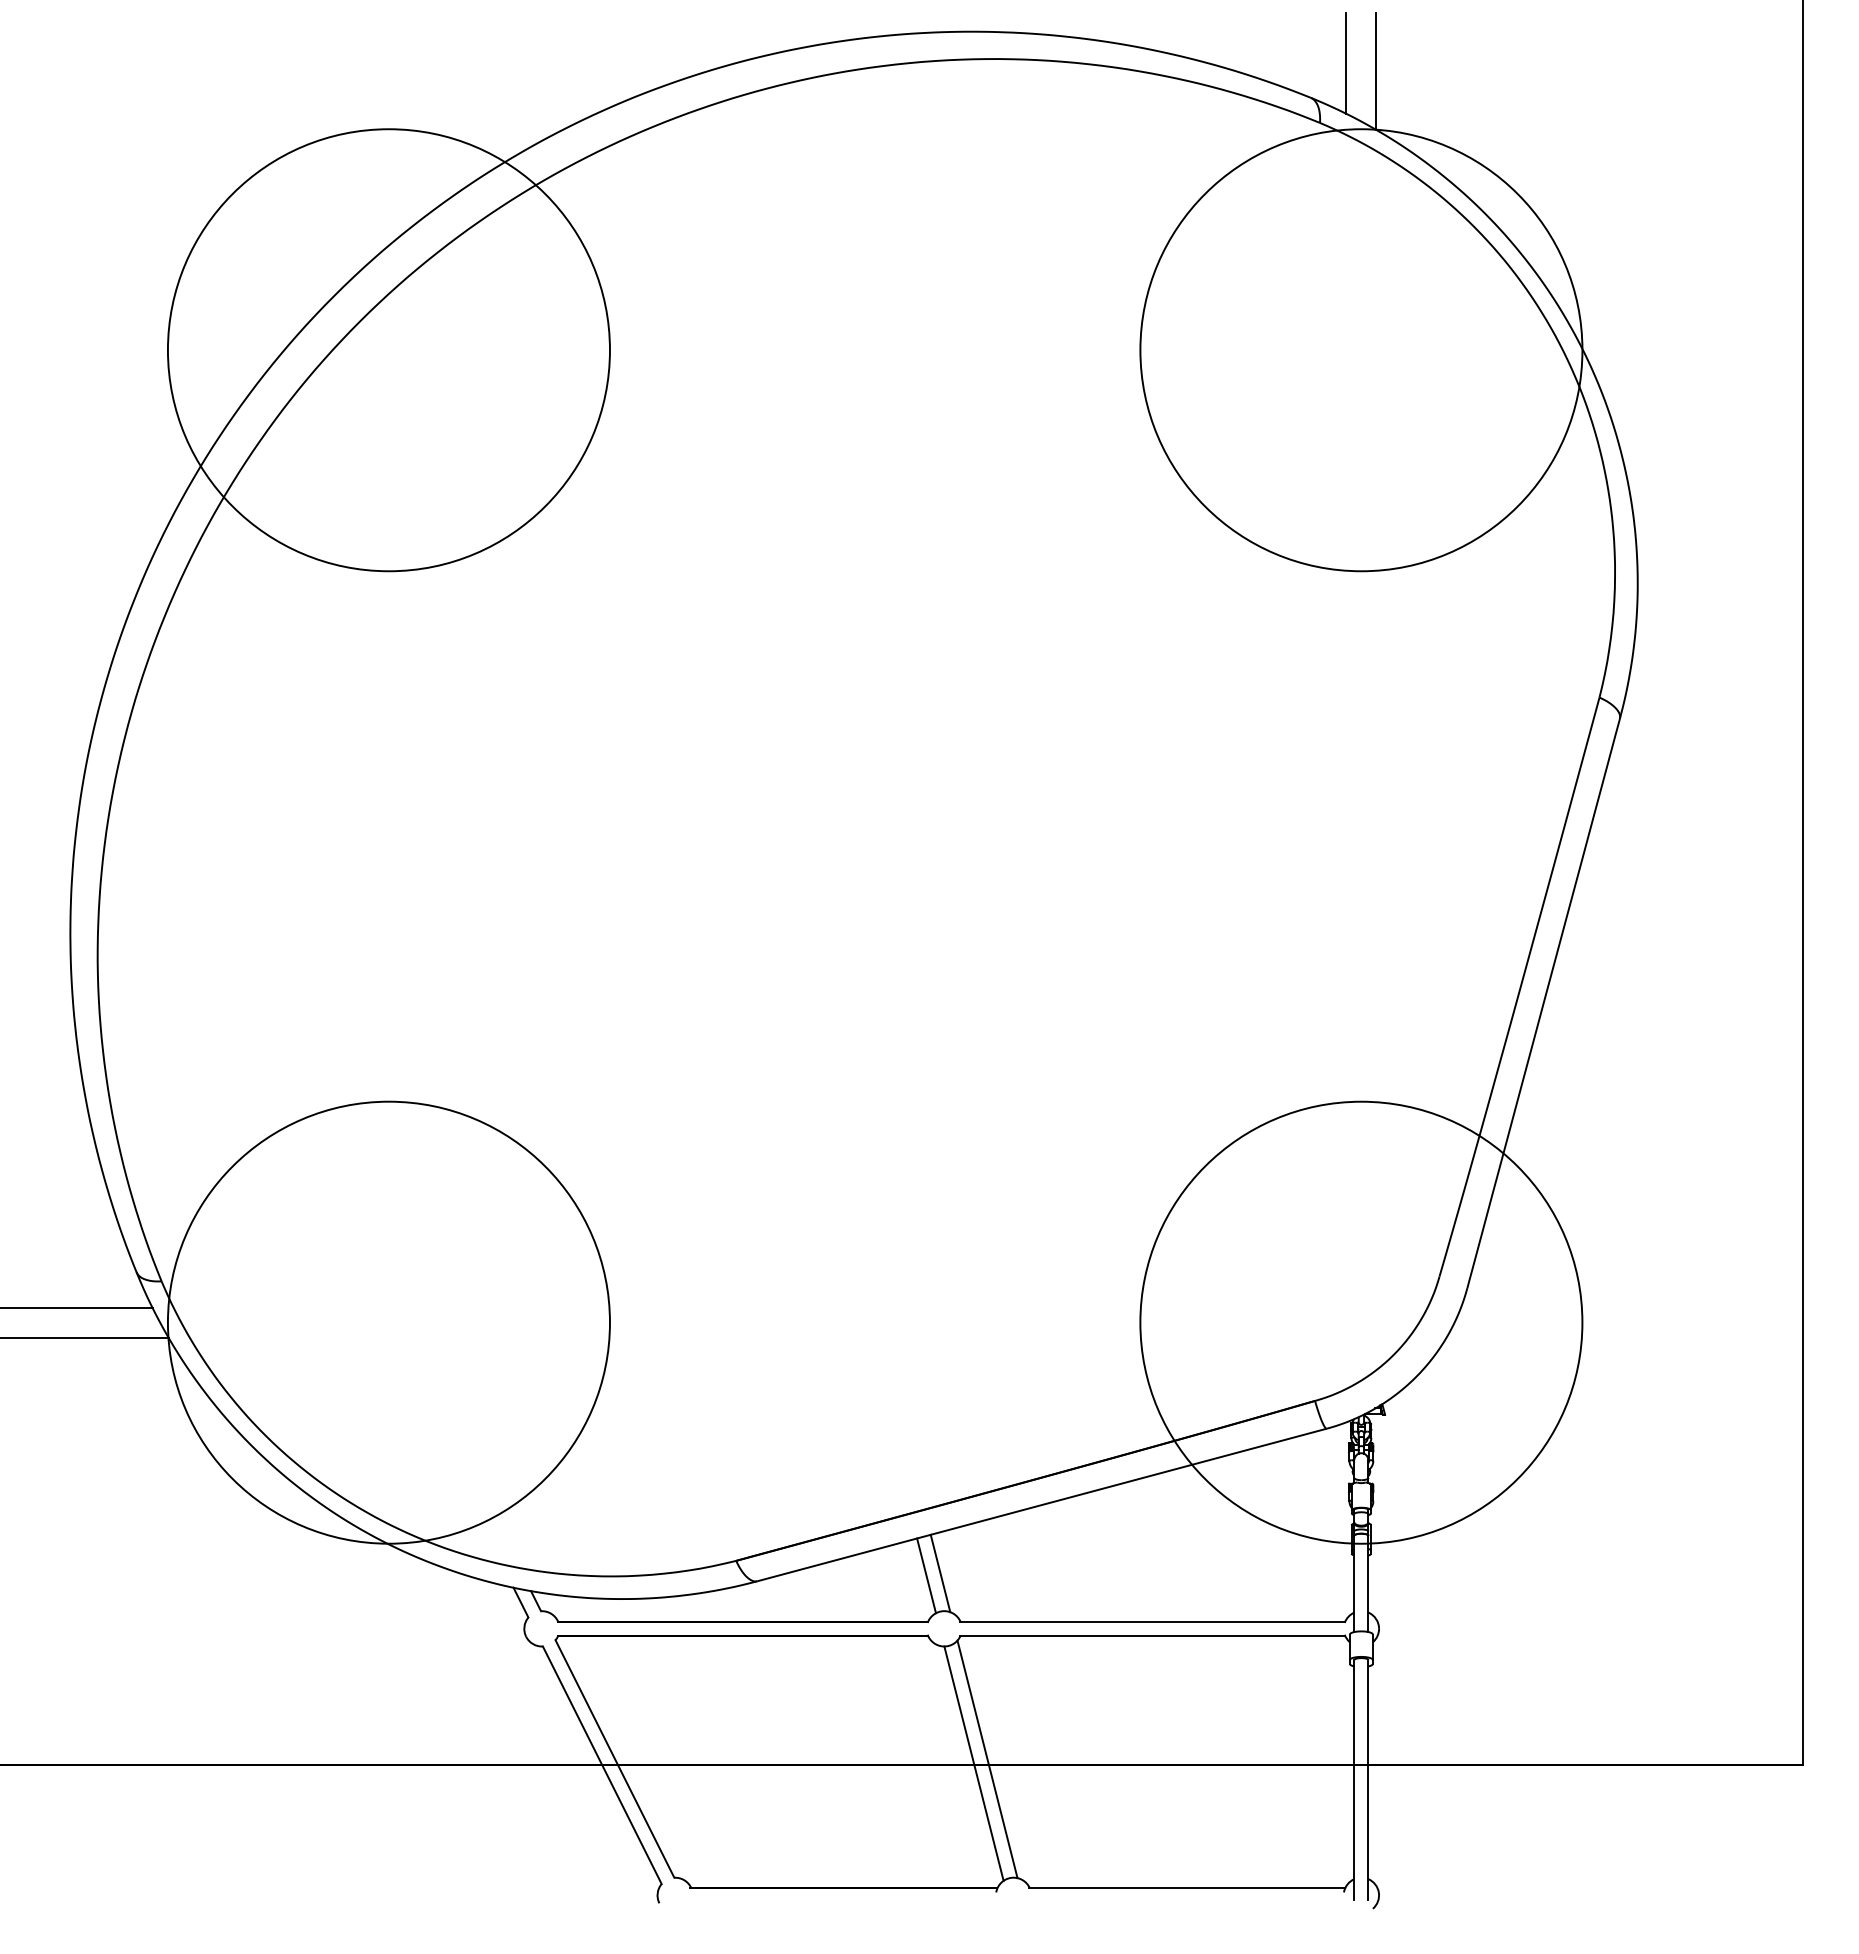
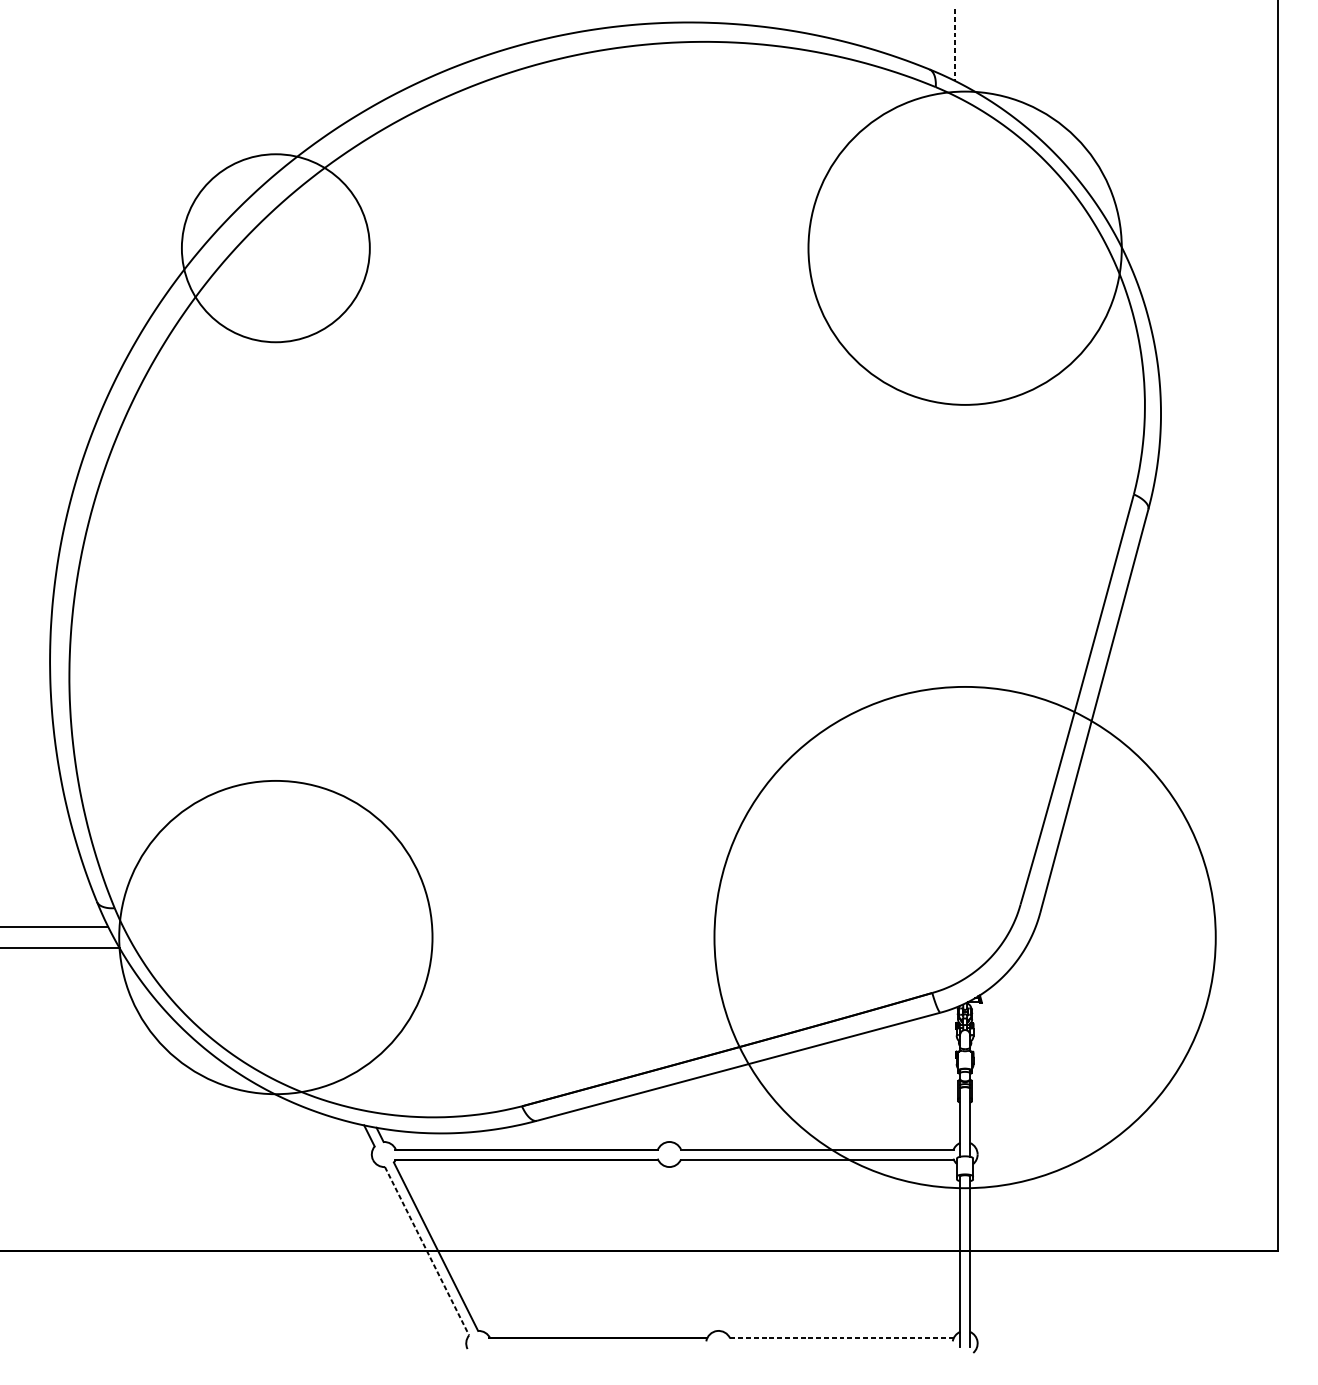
line: (1346, 63) -> (954, 45), solid -> dashed
line: (1376, 70) -> (975, 49), removed
circle: (388, 350) -> (275, 248), size x0.6
circle: (1361, 1322) -> (965, 937), size x1.6
line: (940, 1573) -> (666, 1115), removed
line: (926, 1575) -> (656, 1116), removed
line: (987, 1759) -> (700, 1247), removed
line: (973, 1763) -> (690, 1249), removed
line: (602, 1765) -> (427, 1251), solid -> dashed
line: (1186, 1888) -> (841, 1338), solid -> dashed

